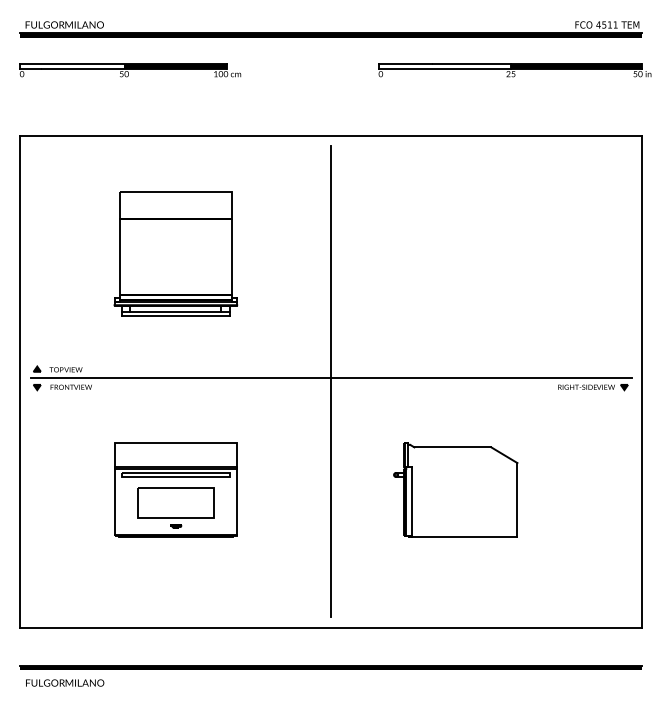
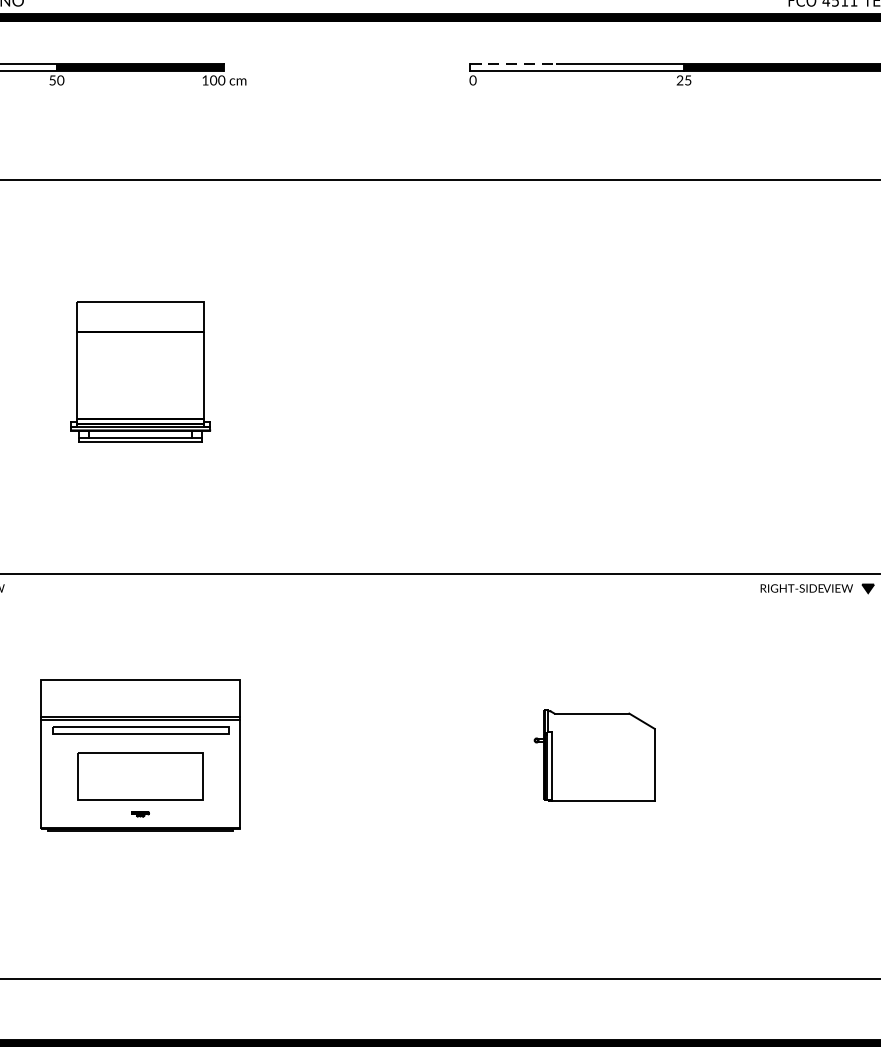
line: (405, 64) -> (513, 64), solid -> dashed
part: (175, 253) -> (139, 371), size x0.7
line: (331, 381) -> (392, 579), removed
part: (455, 489) -> (594, 754), size x0.6

